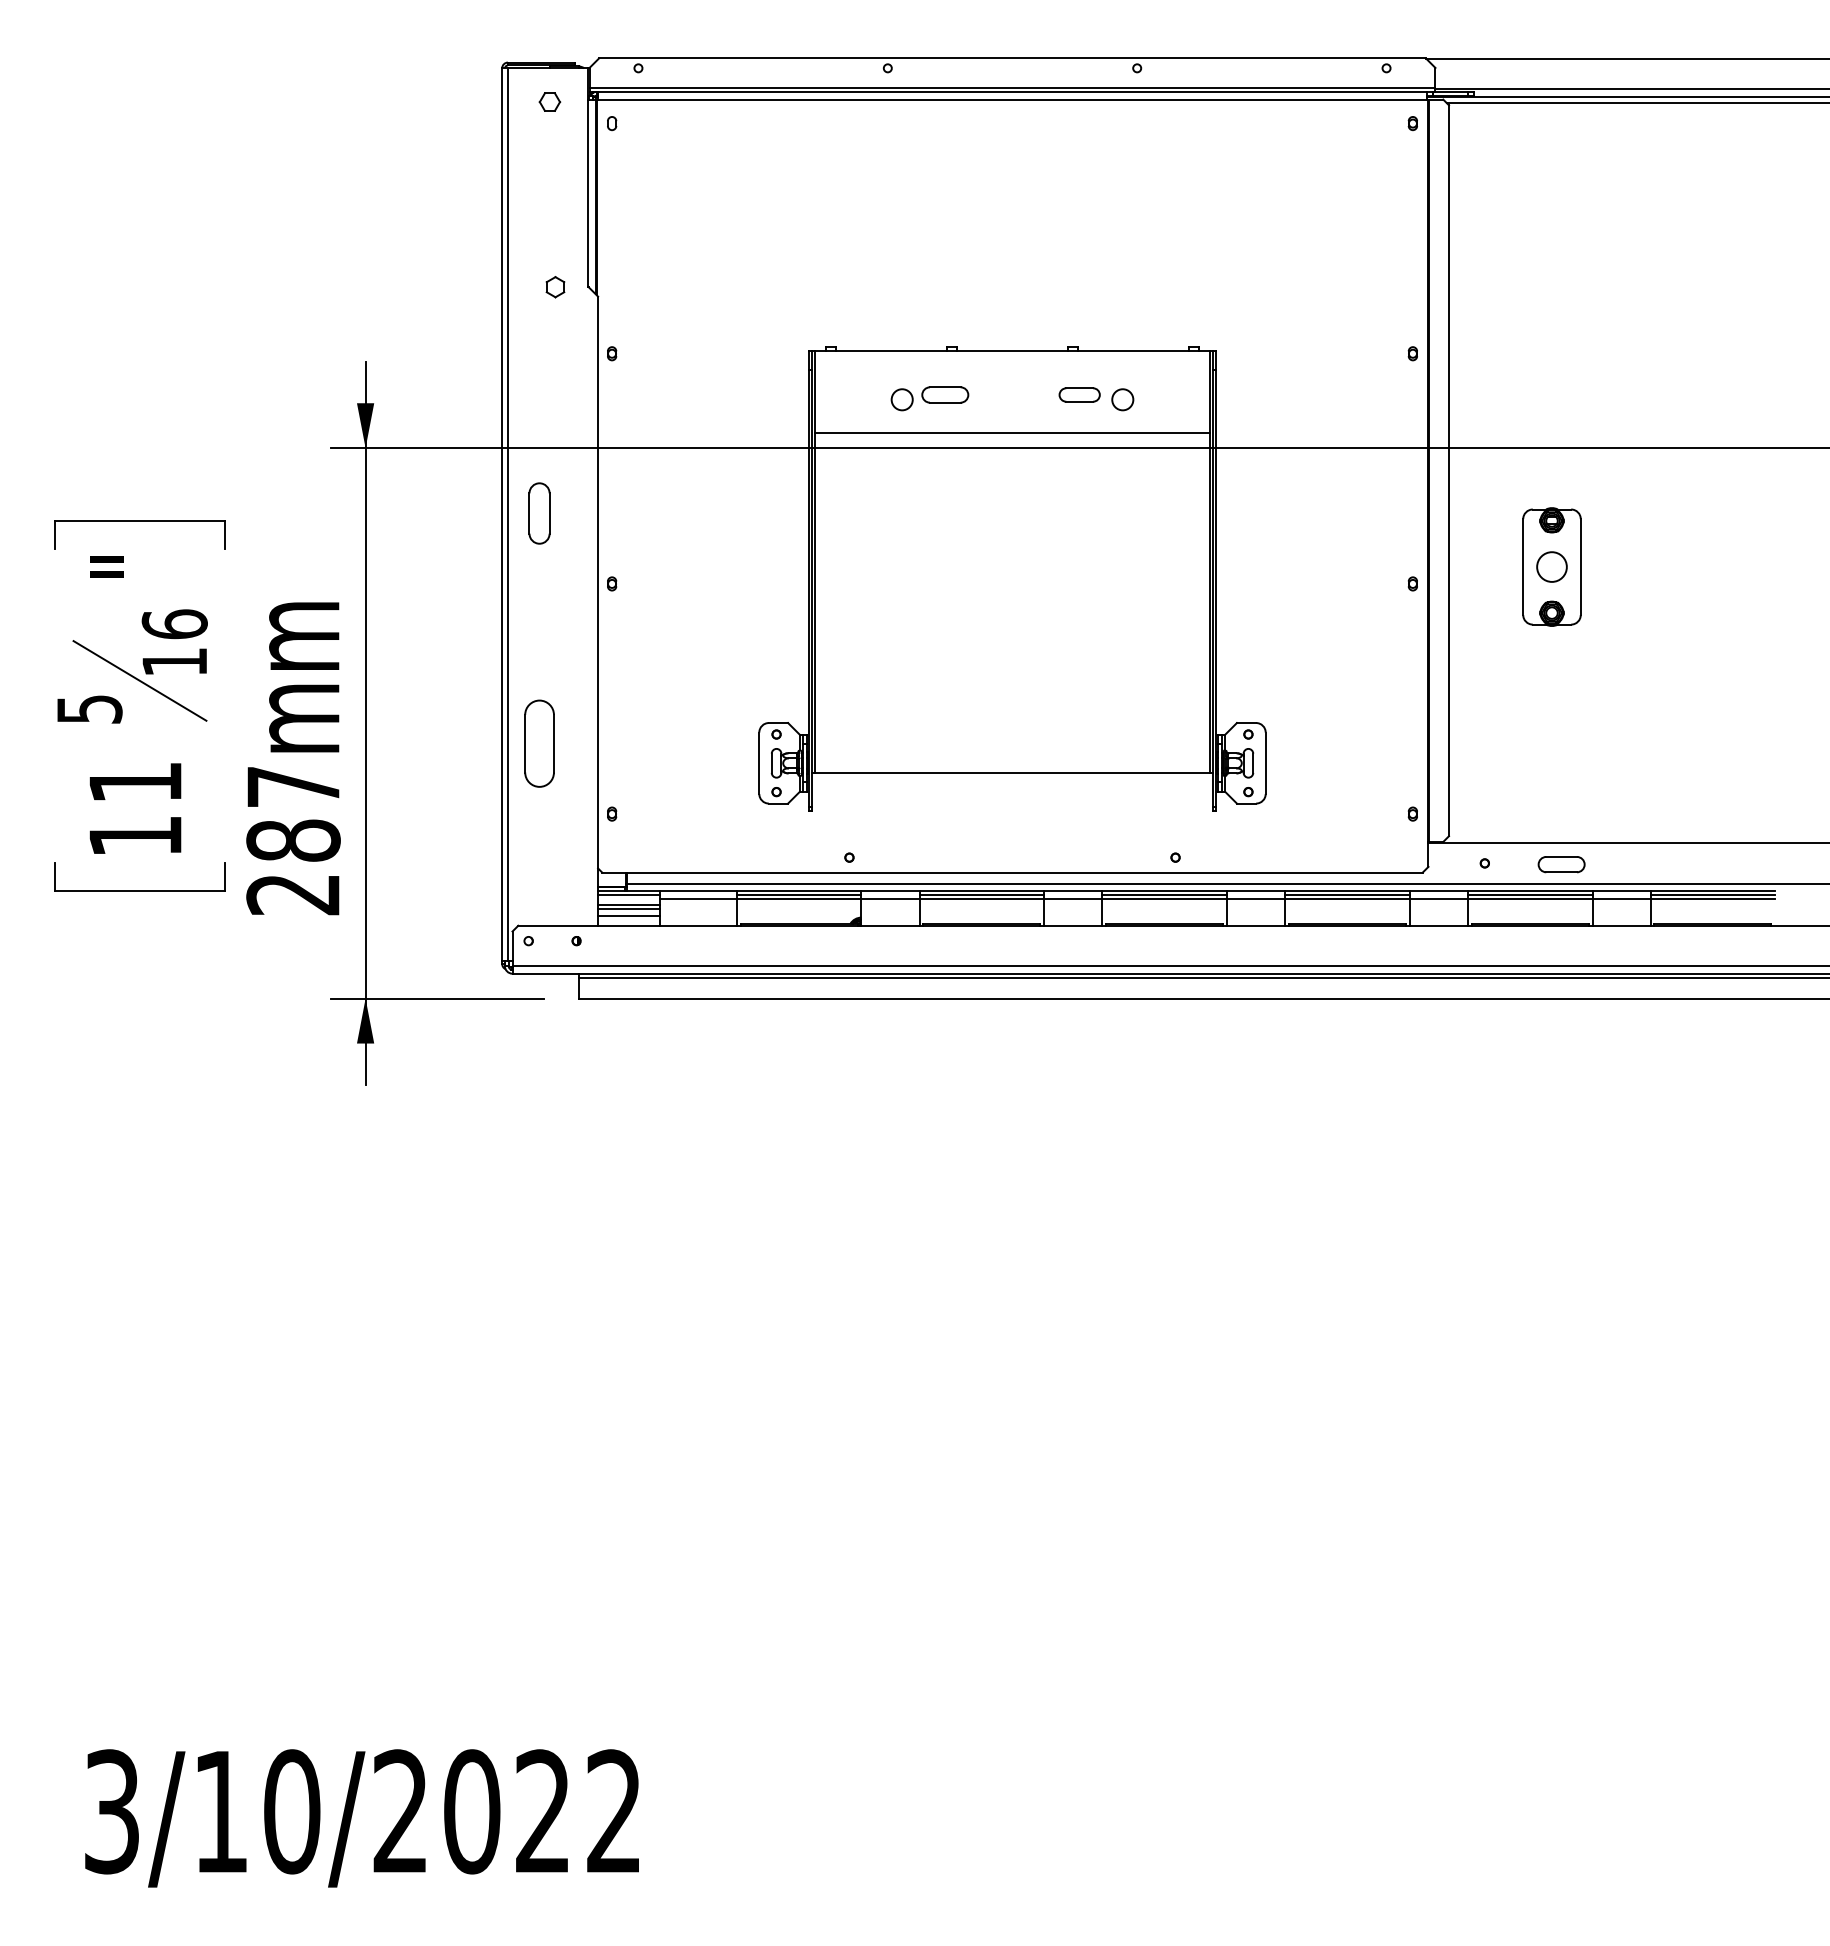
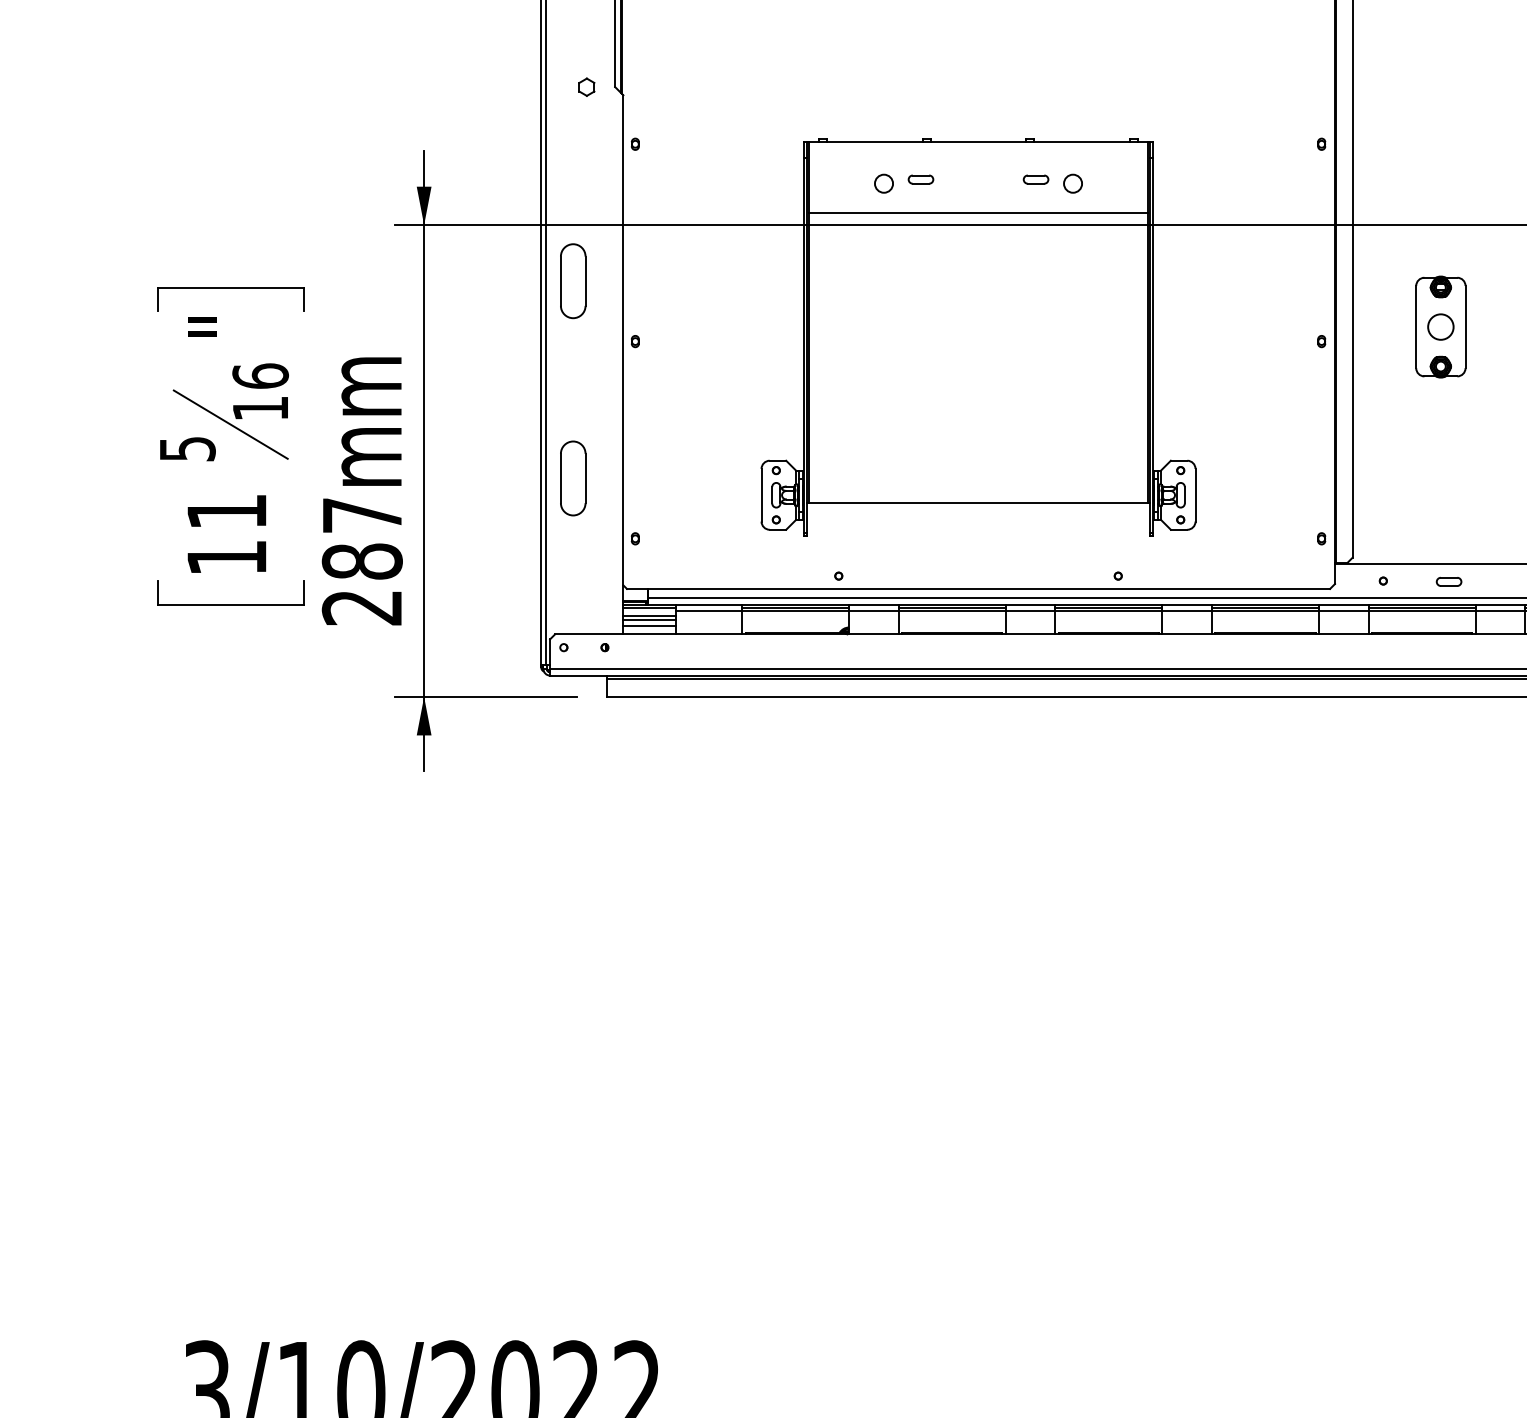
part: (945, 394) -> (921, 179), size x0.62
part: (1079, 394) -> (1035, 179), size x0.71
part: (539, 513) -> (573, 281), size x1.43
part: (1561, 863) -> (1449, 581), size x0.62

